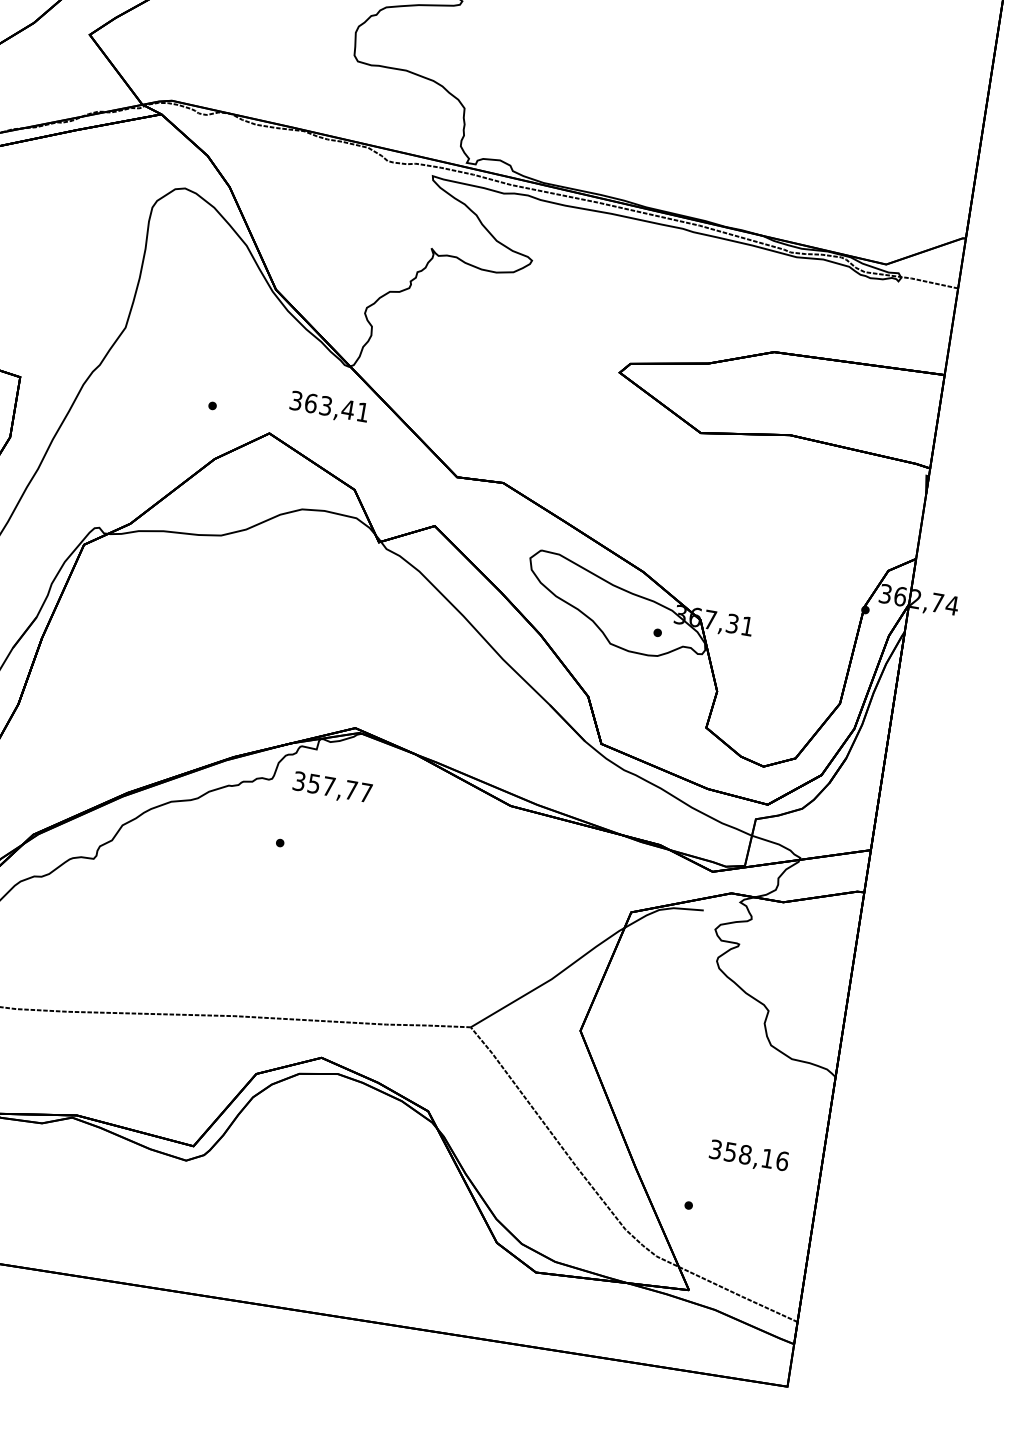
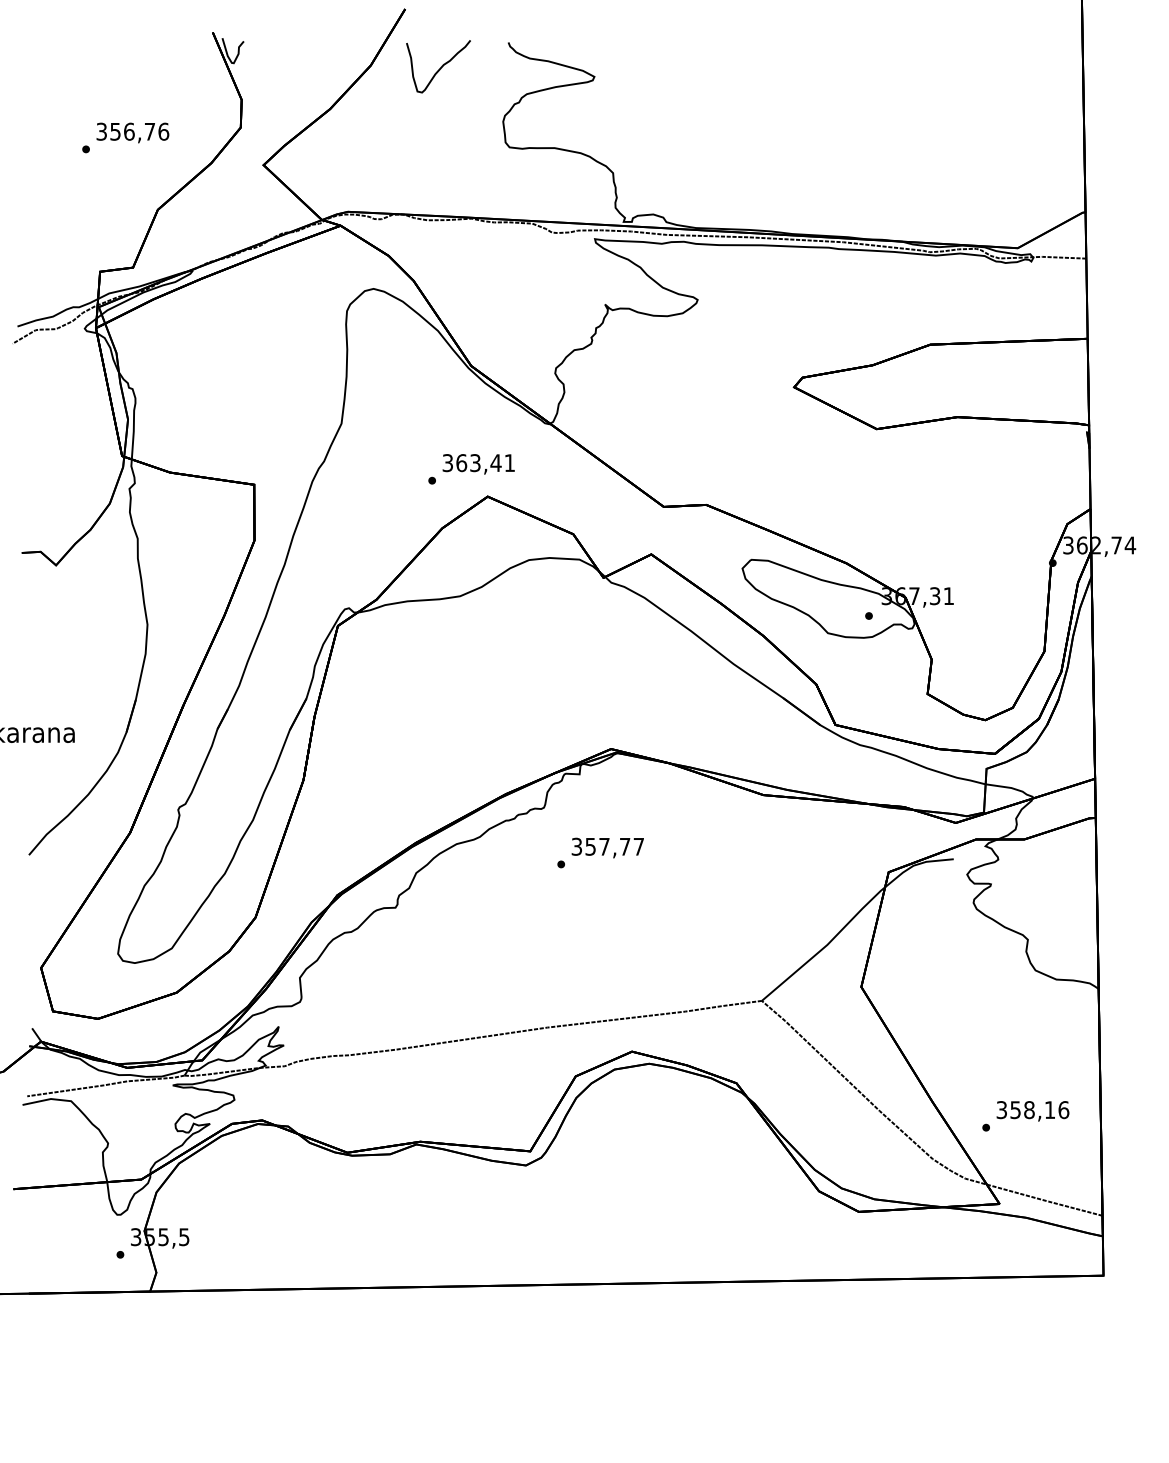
text: (328, 408) -> (478, 464), moved
text: (332, 787) -> (607, 847), moved
text: (748, 1156) -> (1032, 1111), moved

